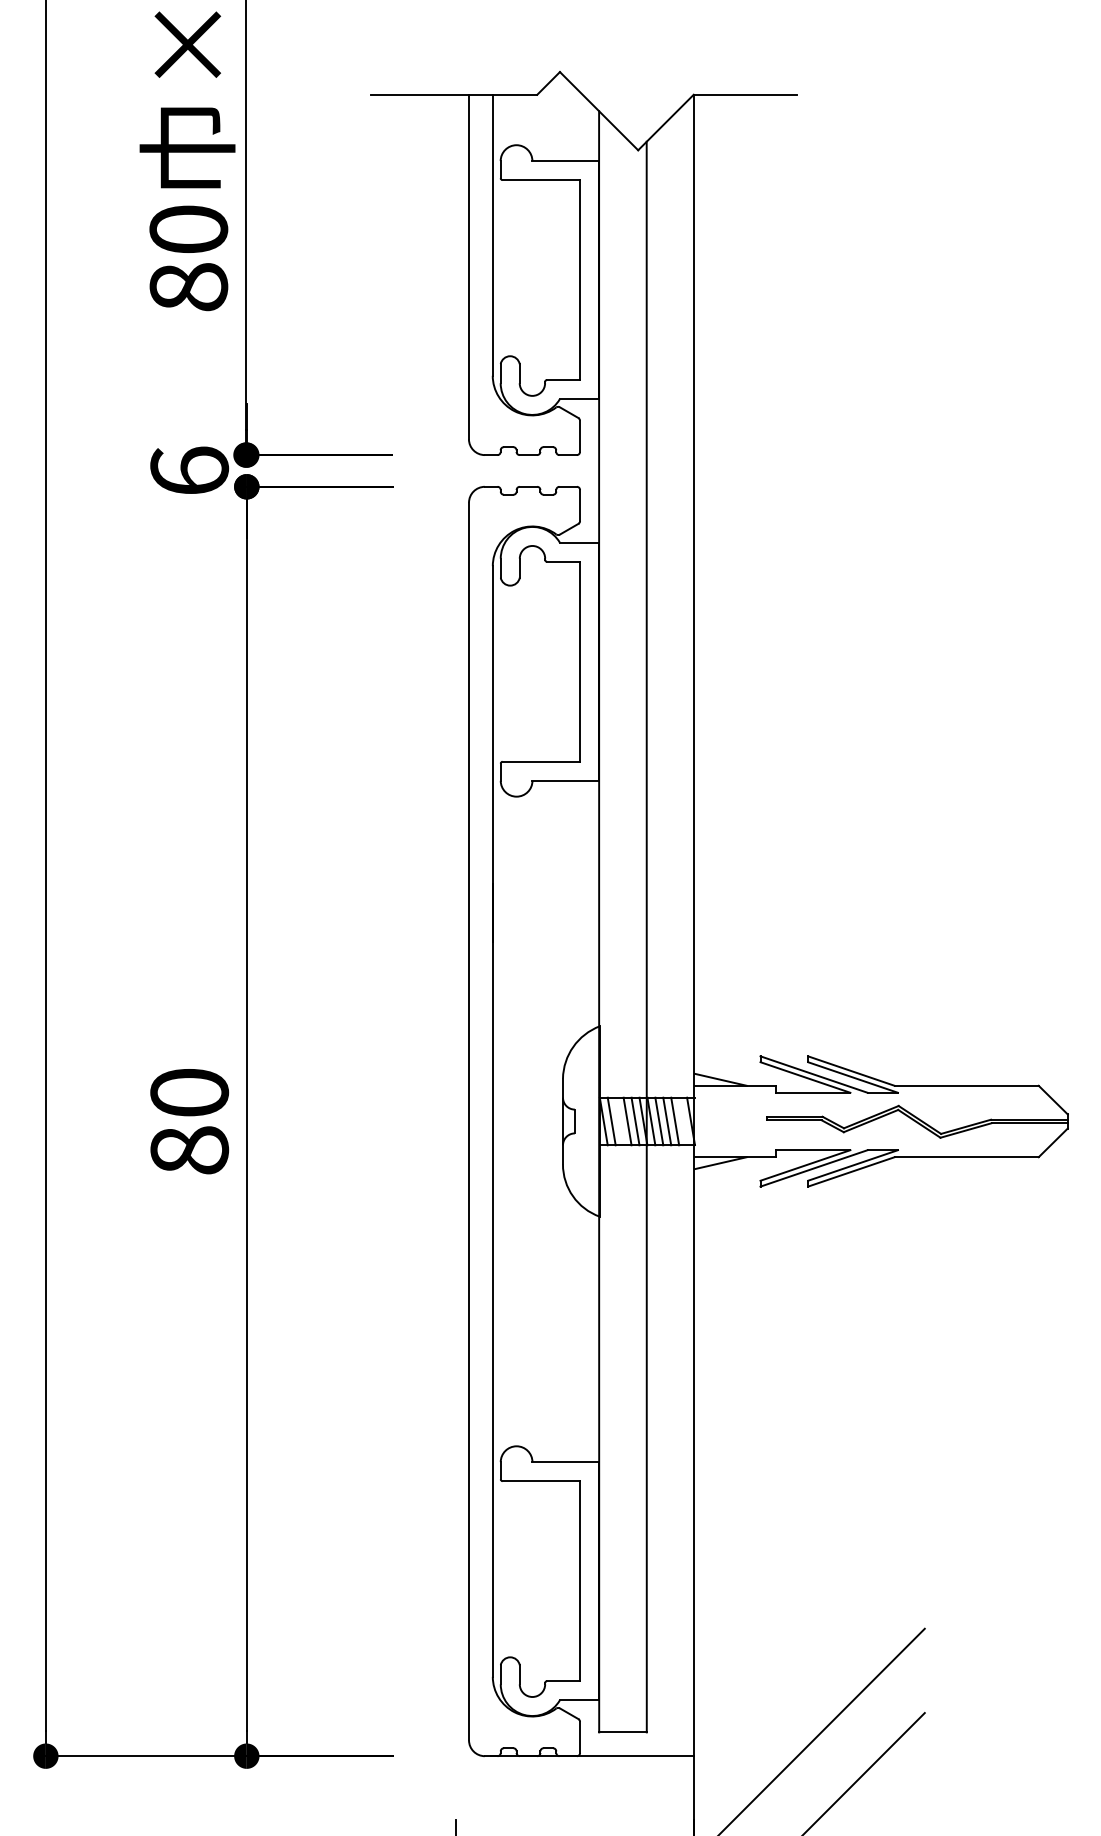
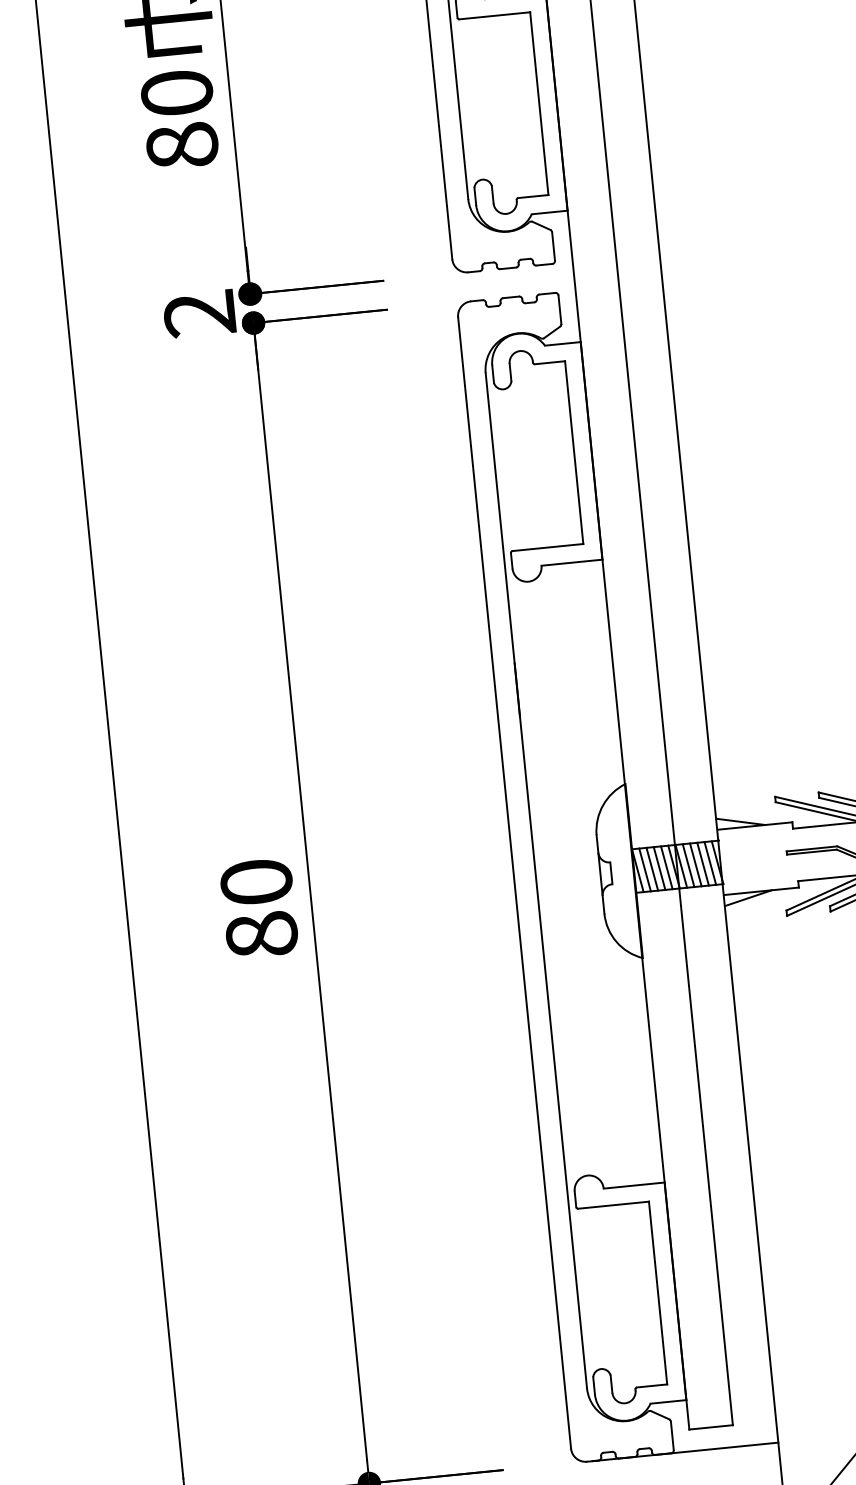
text: (189, 470) -> (199, 313), 6 -> 2
line: (619, 1121) -> (652, 869), added
line: (683, 1121) -> (710, 863), added

